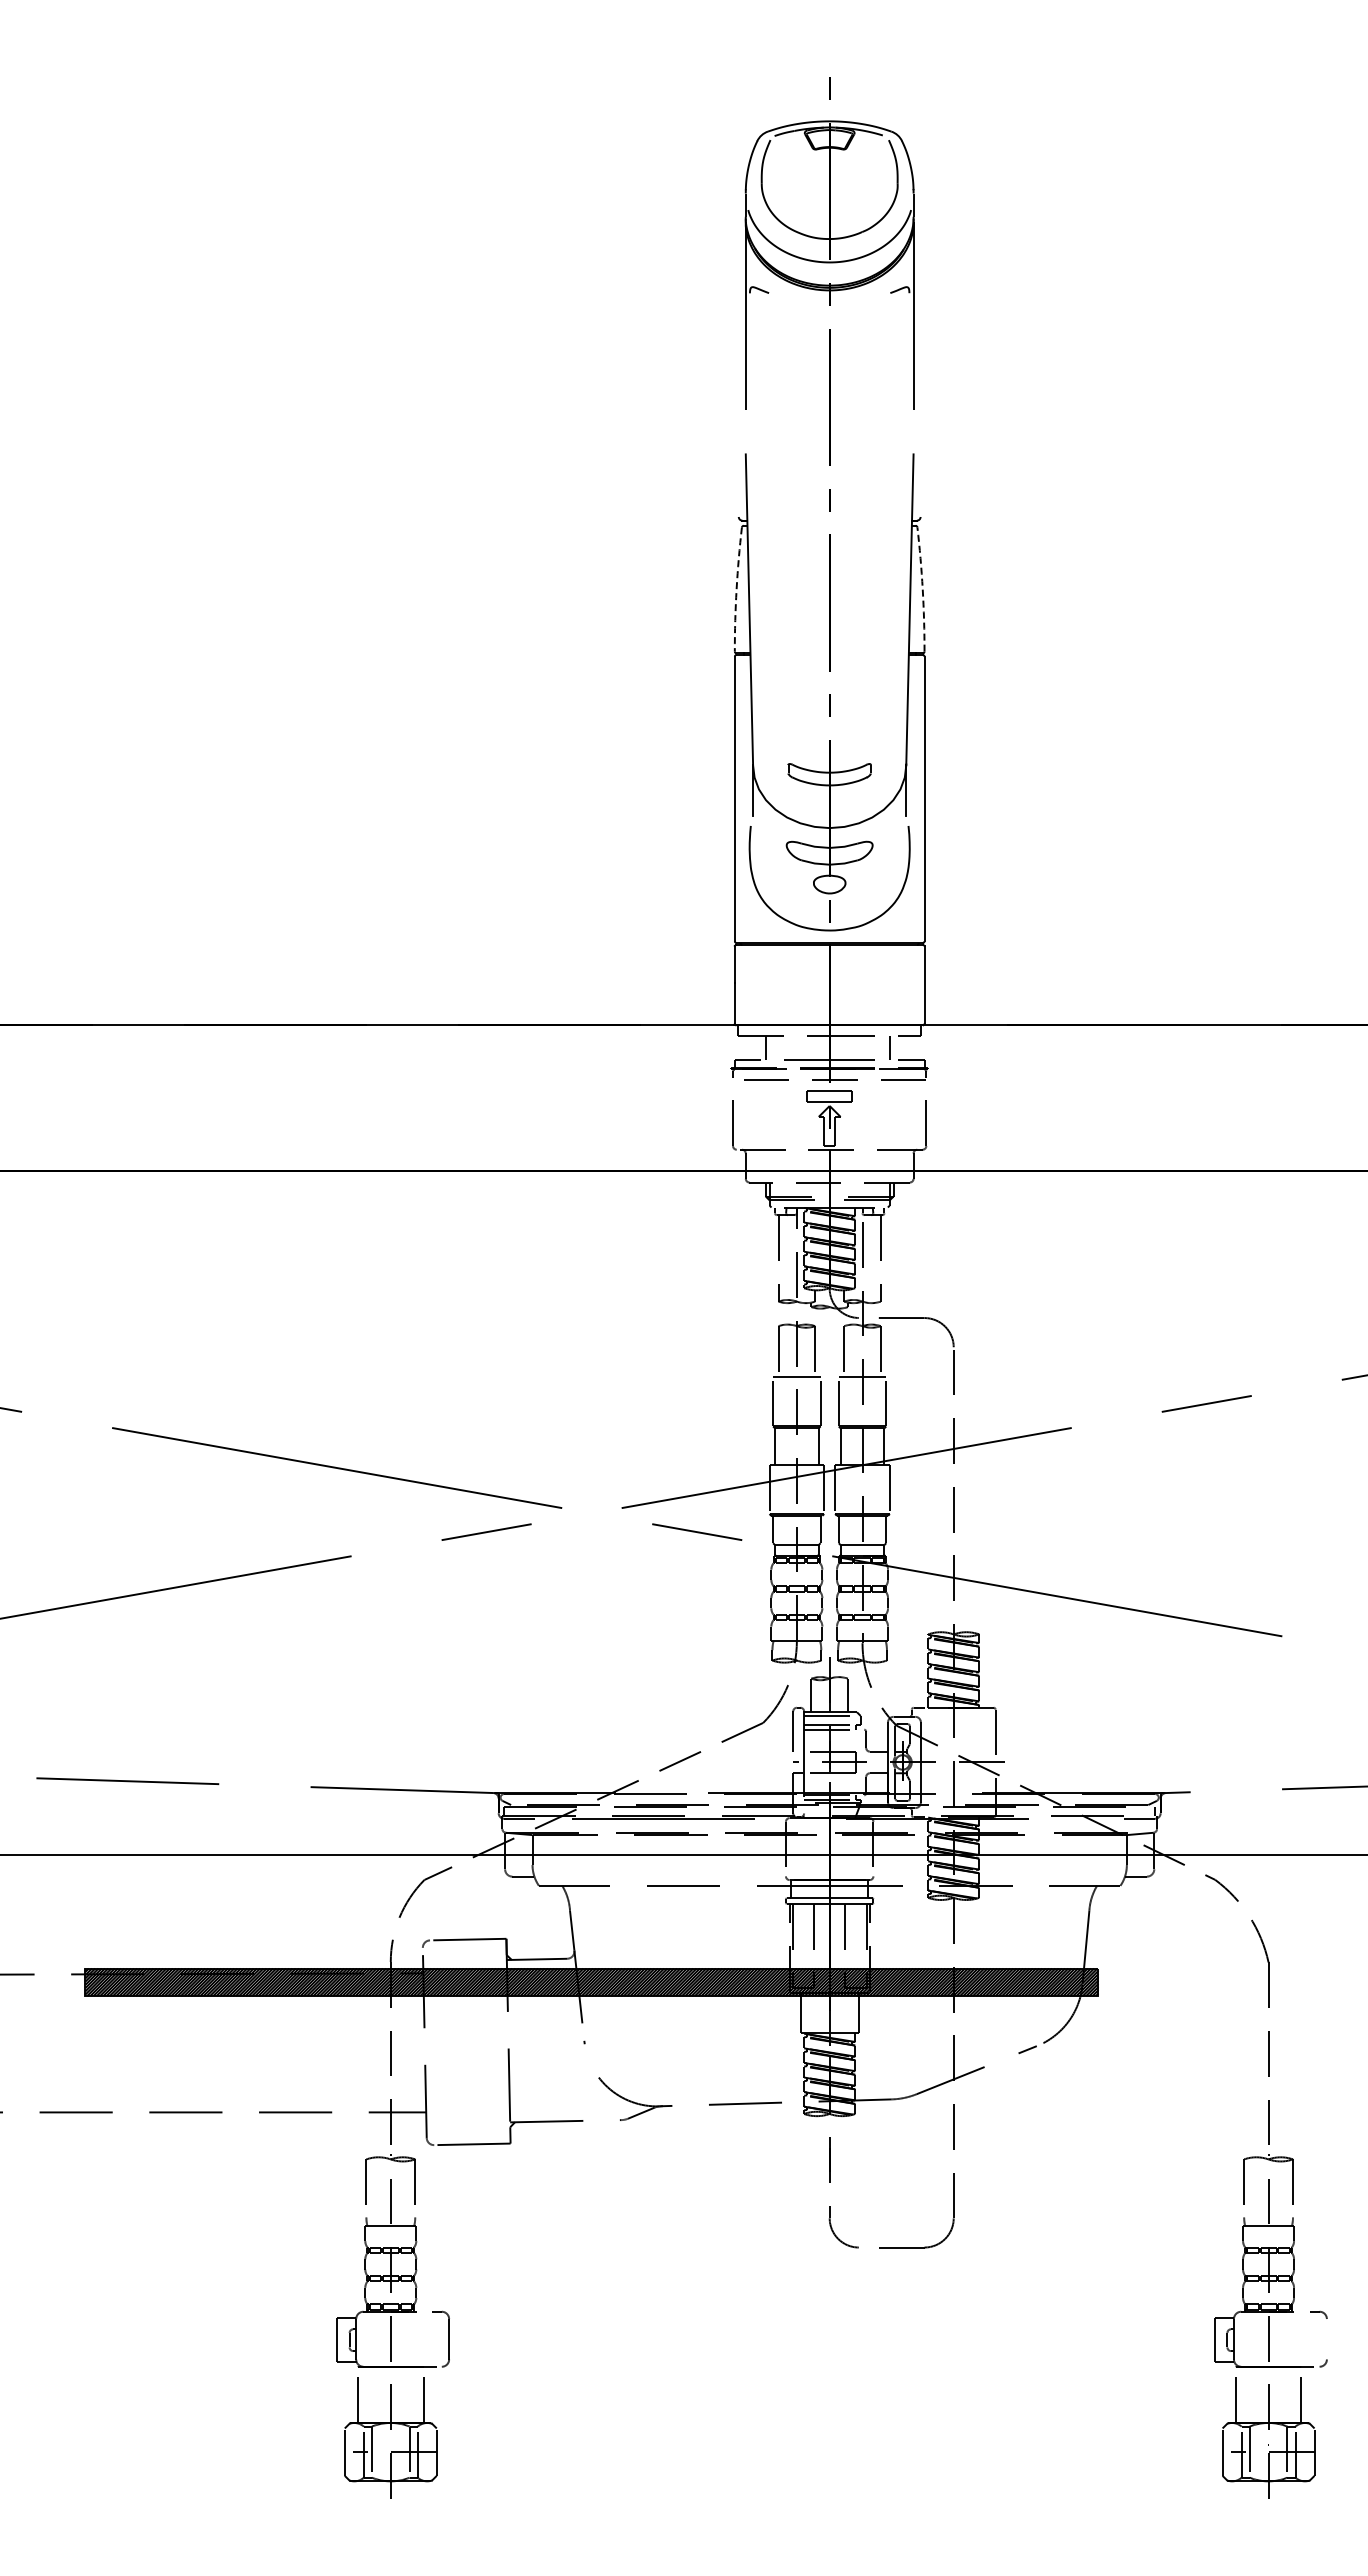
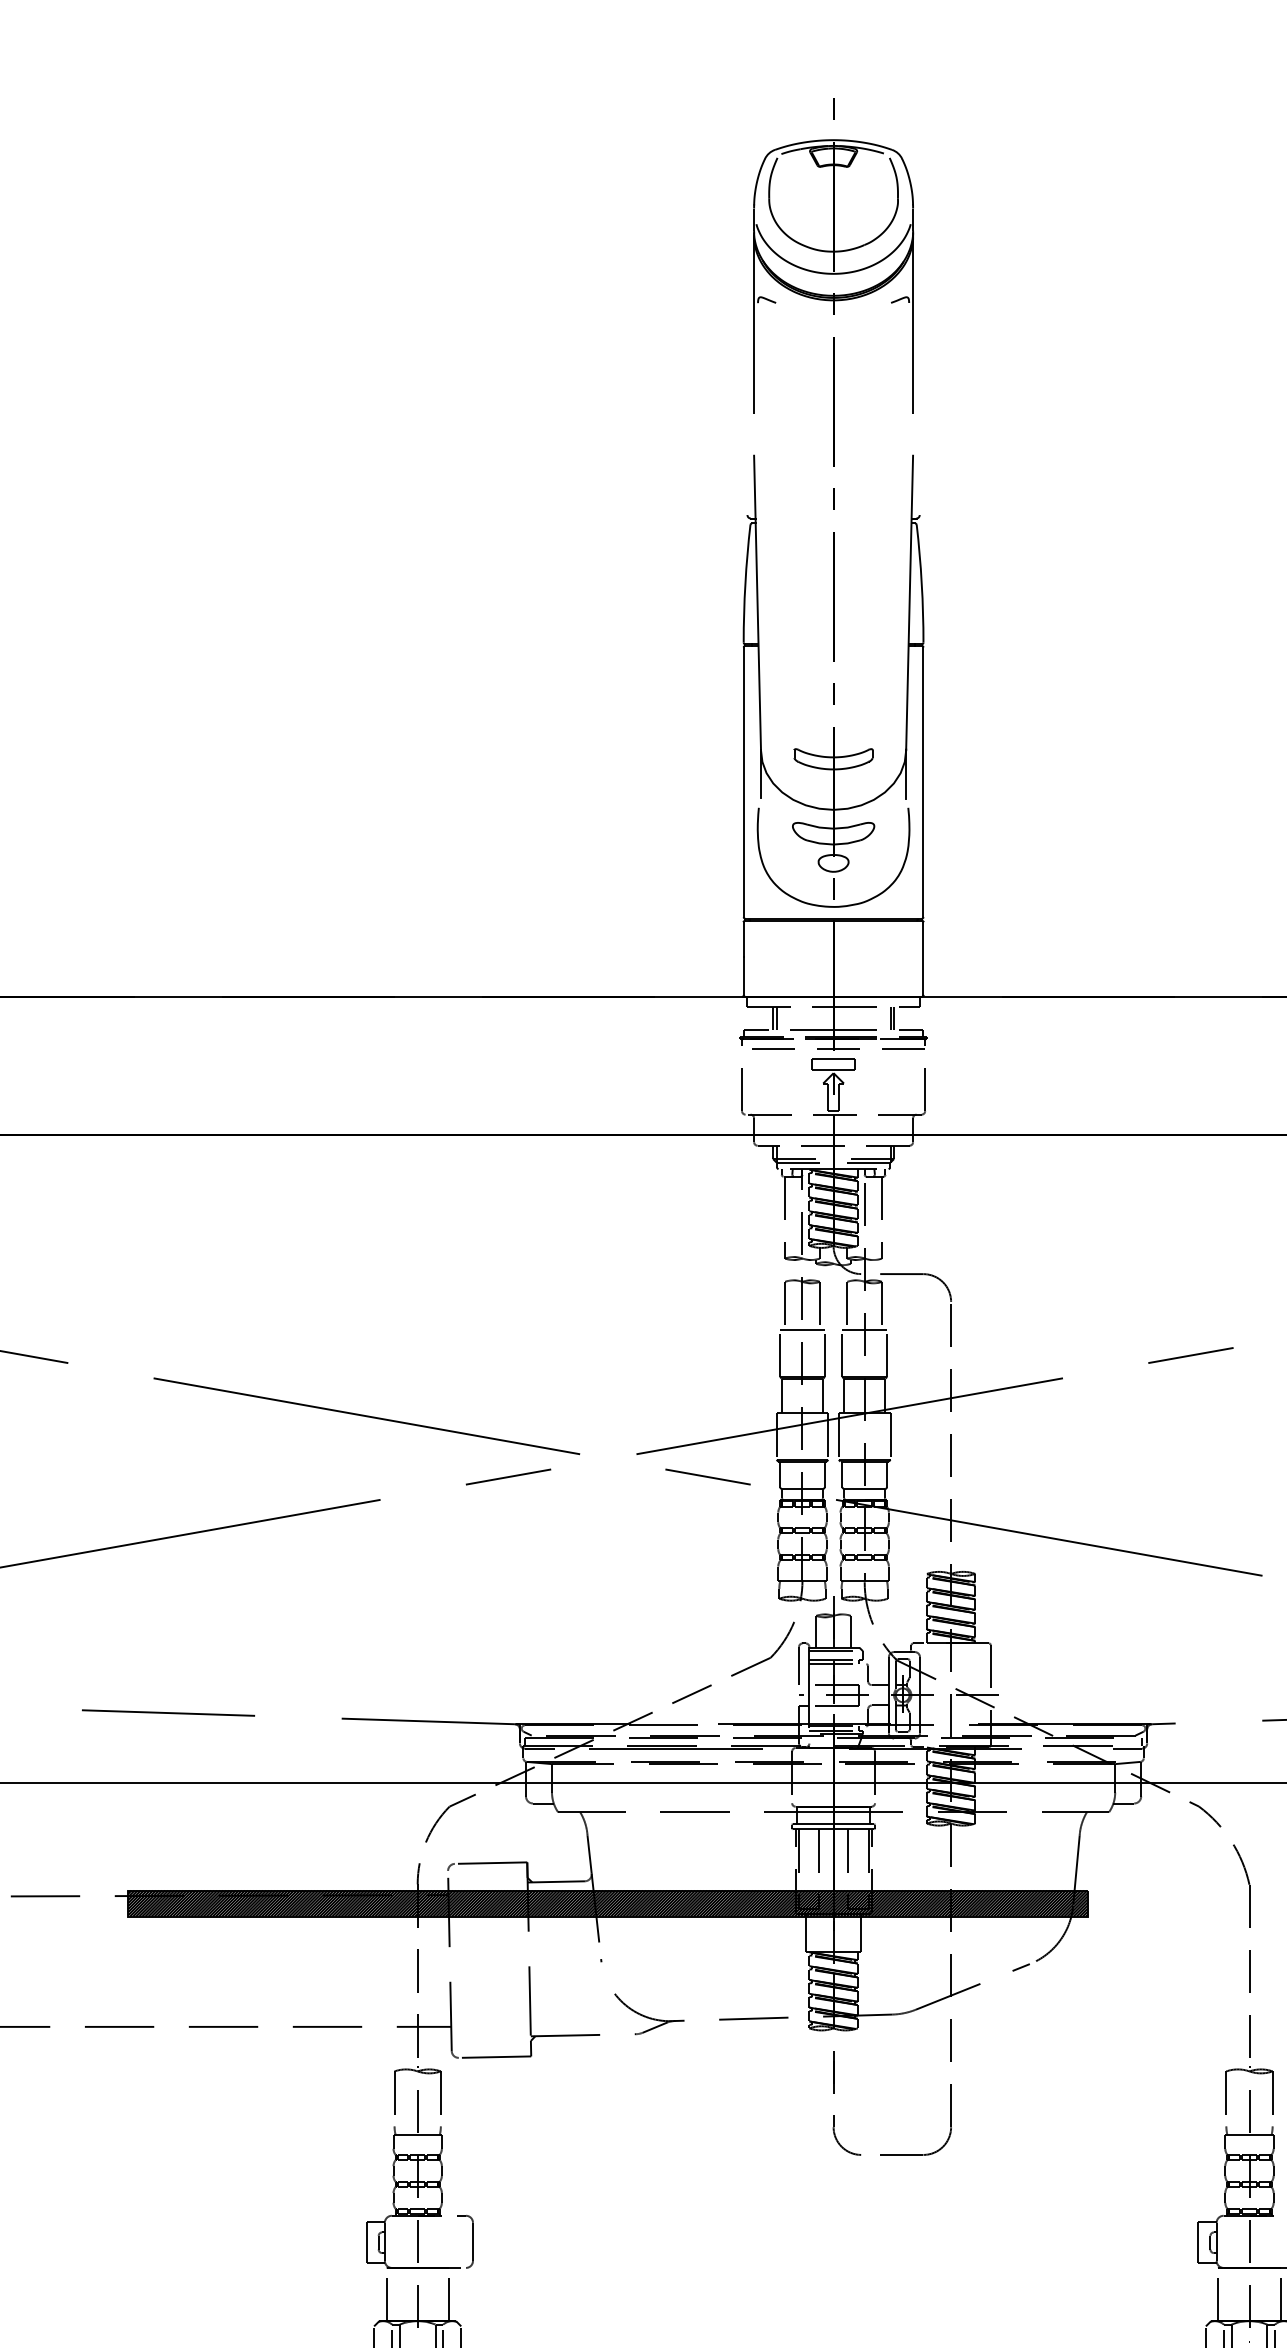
arc: (736, 589) -> (745, 583), dashed -> solid
arc: (922, 589) -> (921, 583), dashed -> solid
line: (769, 1048) -> (776, 1018), added
line: (893, 1048) -> (894, 1018), added

